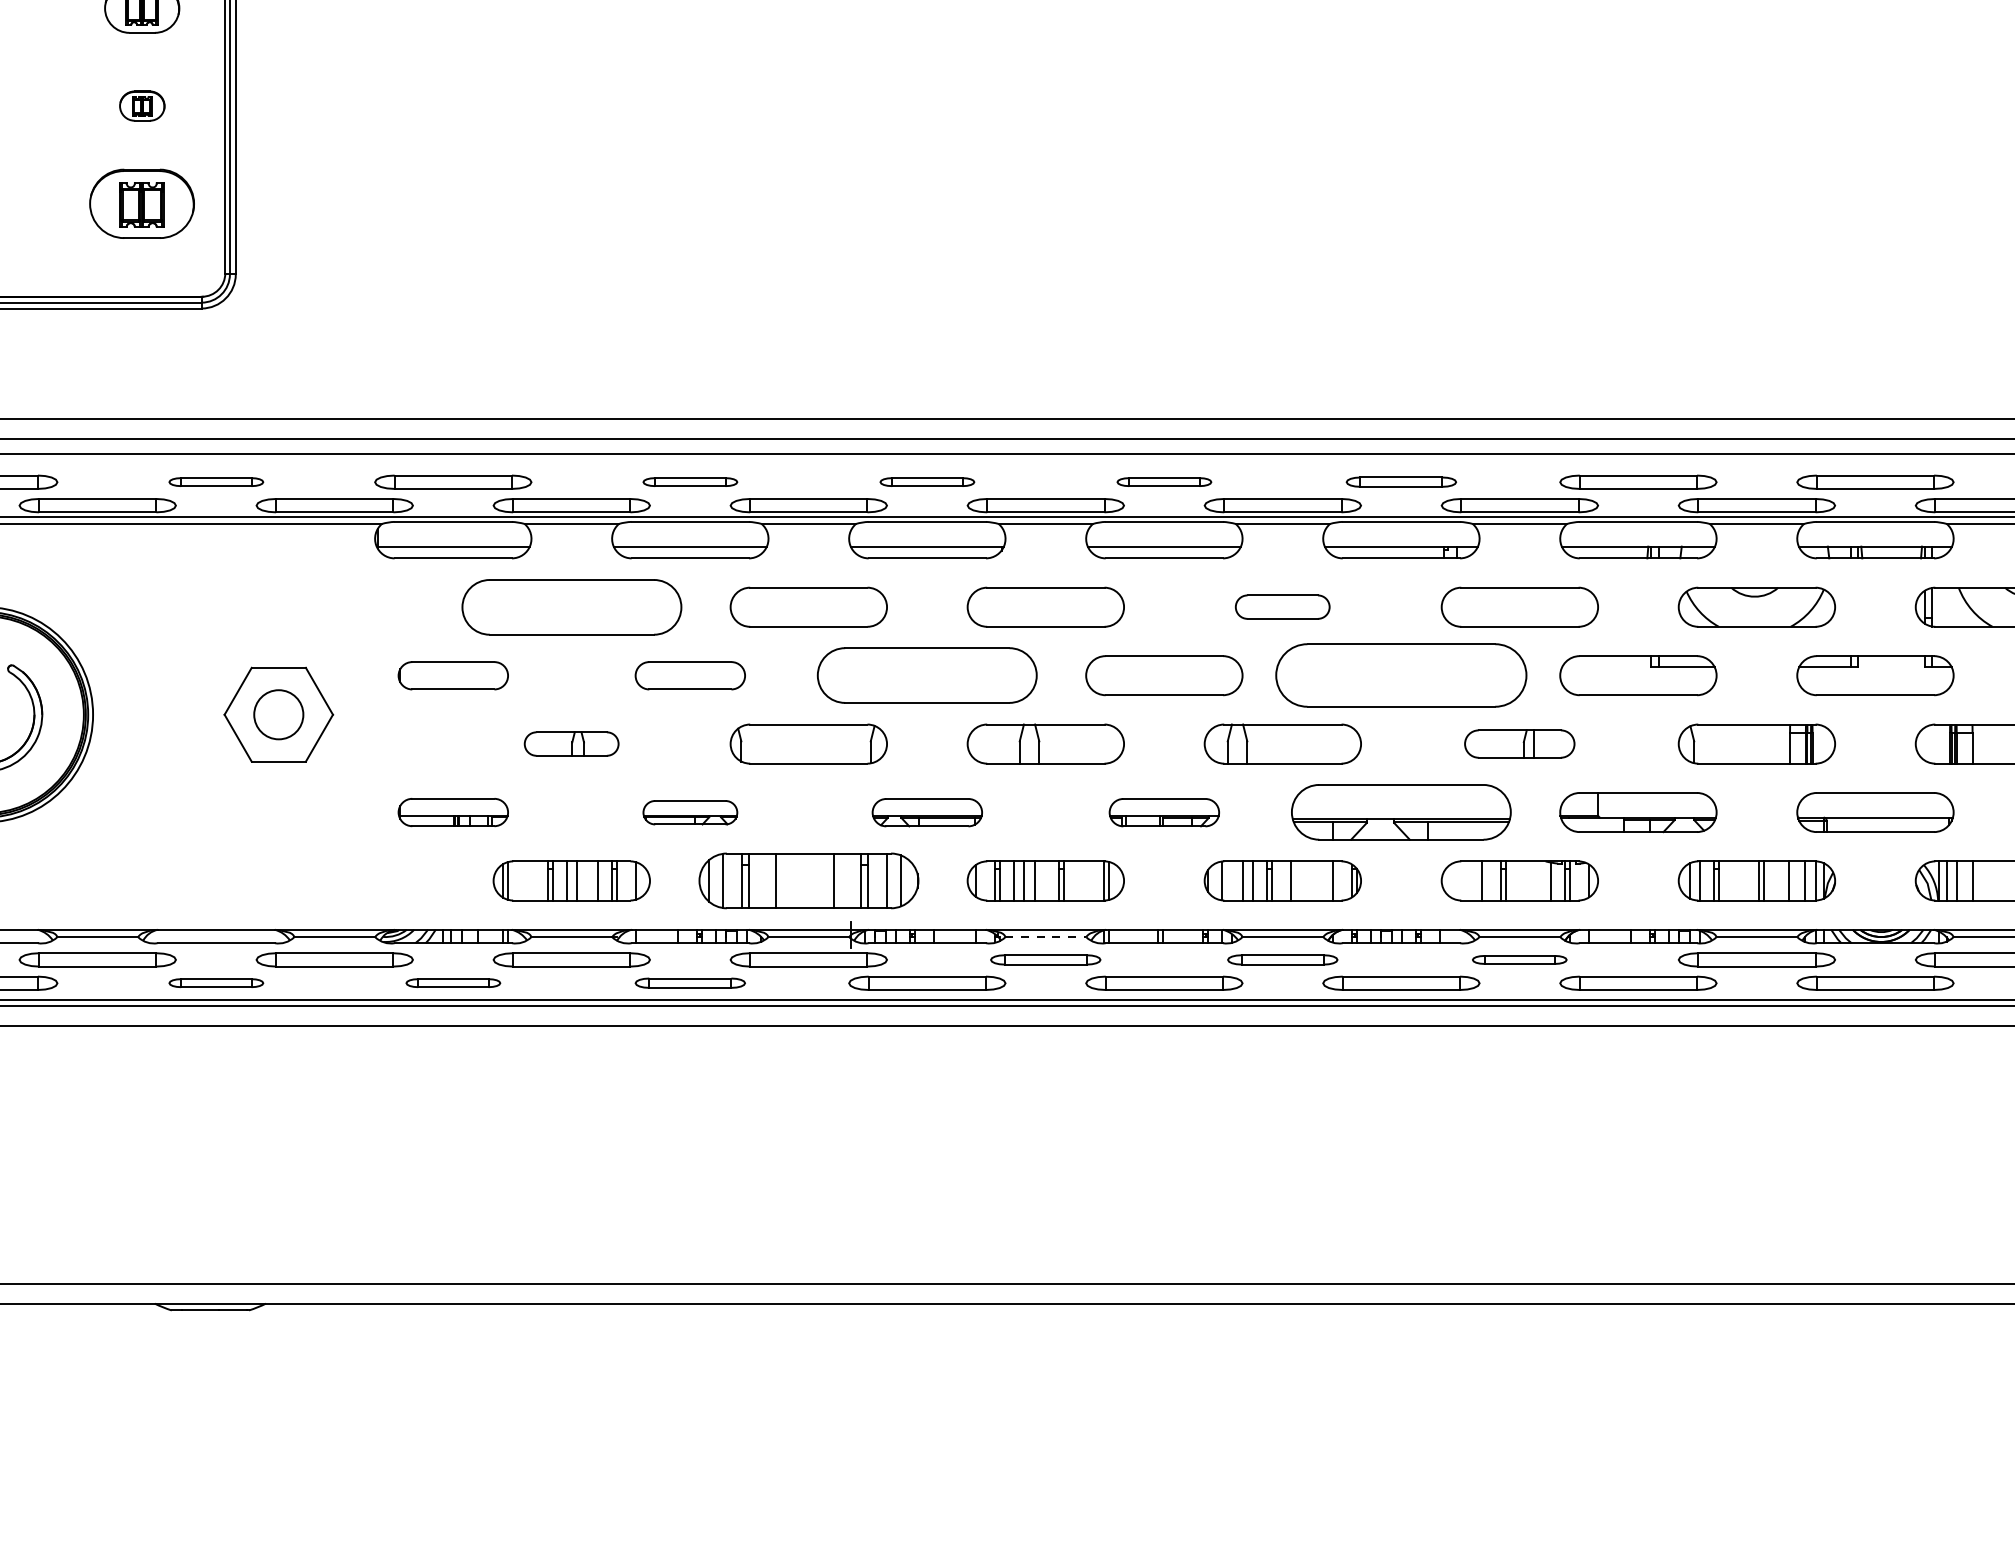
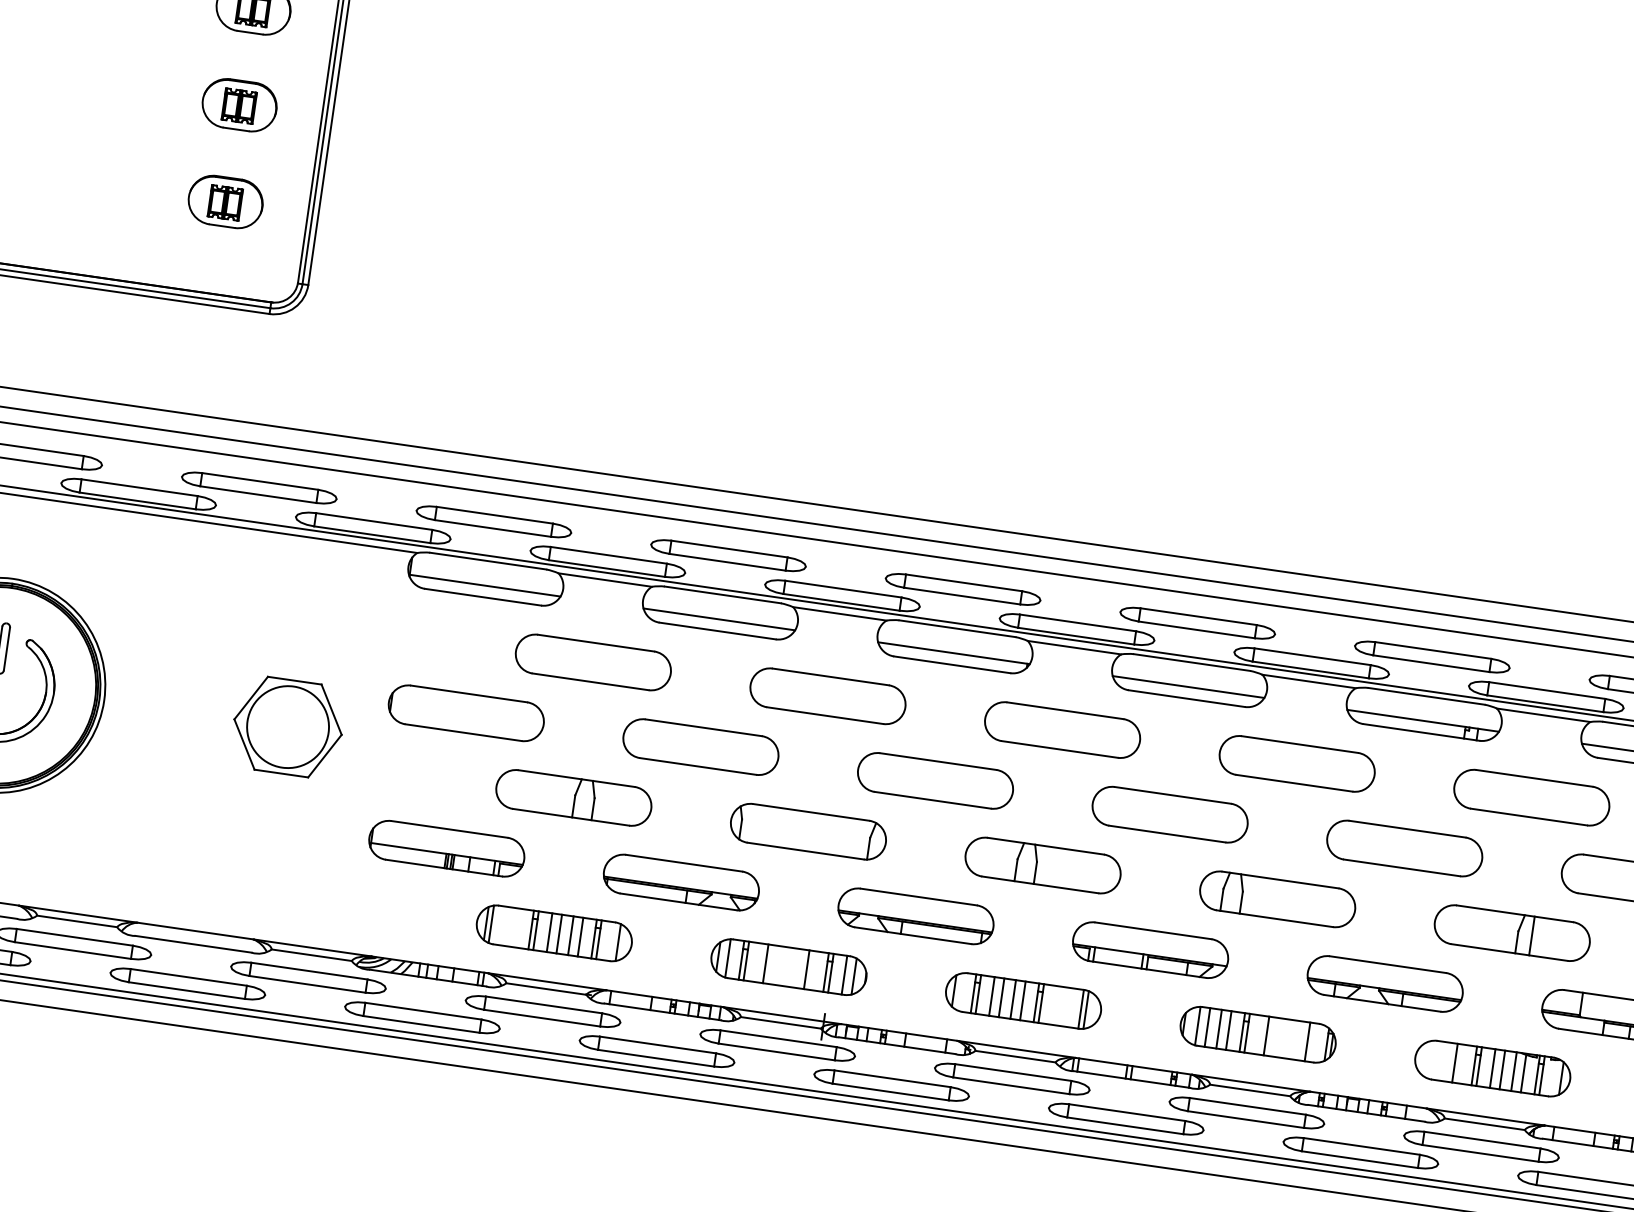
part: (142, 105) -> (240, 104), size x1.67
part: (142, 203) -> (226, 201), size x0.71
part: (216, 481) -> (259, 487), size x1.67
part: (690, 481) -> (728, 554), size x1.67
part: (927, 481) -> (963, 588), size x1.67
part: (1164, 481) -> (1197, 622), size x1.67
part: (1401, 481) -> (1432, 656), size x1.43
part: (571, 606) -> (593, 661), size x0.71
part: (1282, 606) -> (1296, 763), size x1.67
part: (453, 675) -> (466, 713), size x1.43
part: (690, 675) -> (701, 746), size x1.43
part: (927, 675) -> (935, 780), size x0.71
part: (1401, 675) -> (1404, 848), size x0.62
circle: (278, 714) -> (287, 726), size x1.67
part: (571, 743) -> (573, 797), size x1.67
part: (1519, 743) -> (1511, 932), size x1.43
part: (453, 812) -> (447, 848), size x1.43
part: (690, 812) -> (681, 882), size x1.67
part: (927, 812) -> (916, 916), size x1.43
part: (1164, 812) -> (1150, 950), size x1.43
part: (1401, 812) -> (1385, 983), size x0.71
line: (588, 880) -> (570, 935), added
part: (808, 880) -> (788, 966), size x0.71
line: (1045, 880) -> (1023, 1000), added
line: (1231, 880) -> (1207, 1027), added
line: (1519, 880) -> (1492, 1068), added
line: (1529, 880) -> (1502, 1069), added
line: (1541, 880) -> (1514, 1071), added
line: (1046, 937) -> (1016, 1057), dashed -> solid
part: (1045, 959) -> (1012, 1078), size x1.43
part: (1282, 959) -> (1246, 1112), size x1.43
part: (1519, 959) -> (1481, 1146), size x1.67
part: (216, 982) -> (188, 983), size x1.67
part: (453, 982) -> (422, 1017), size x1.67
part: (690, 982) -> (657, 1050), size x1.43

